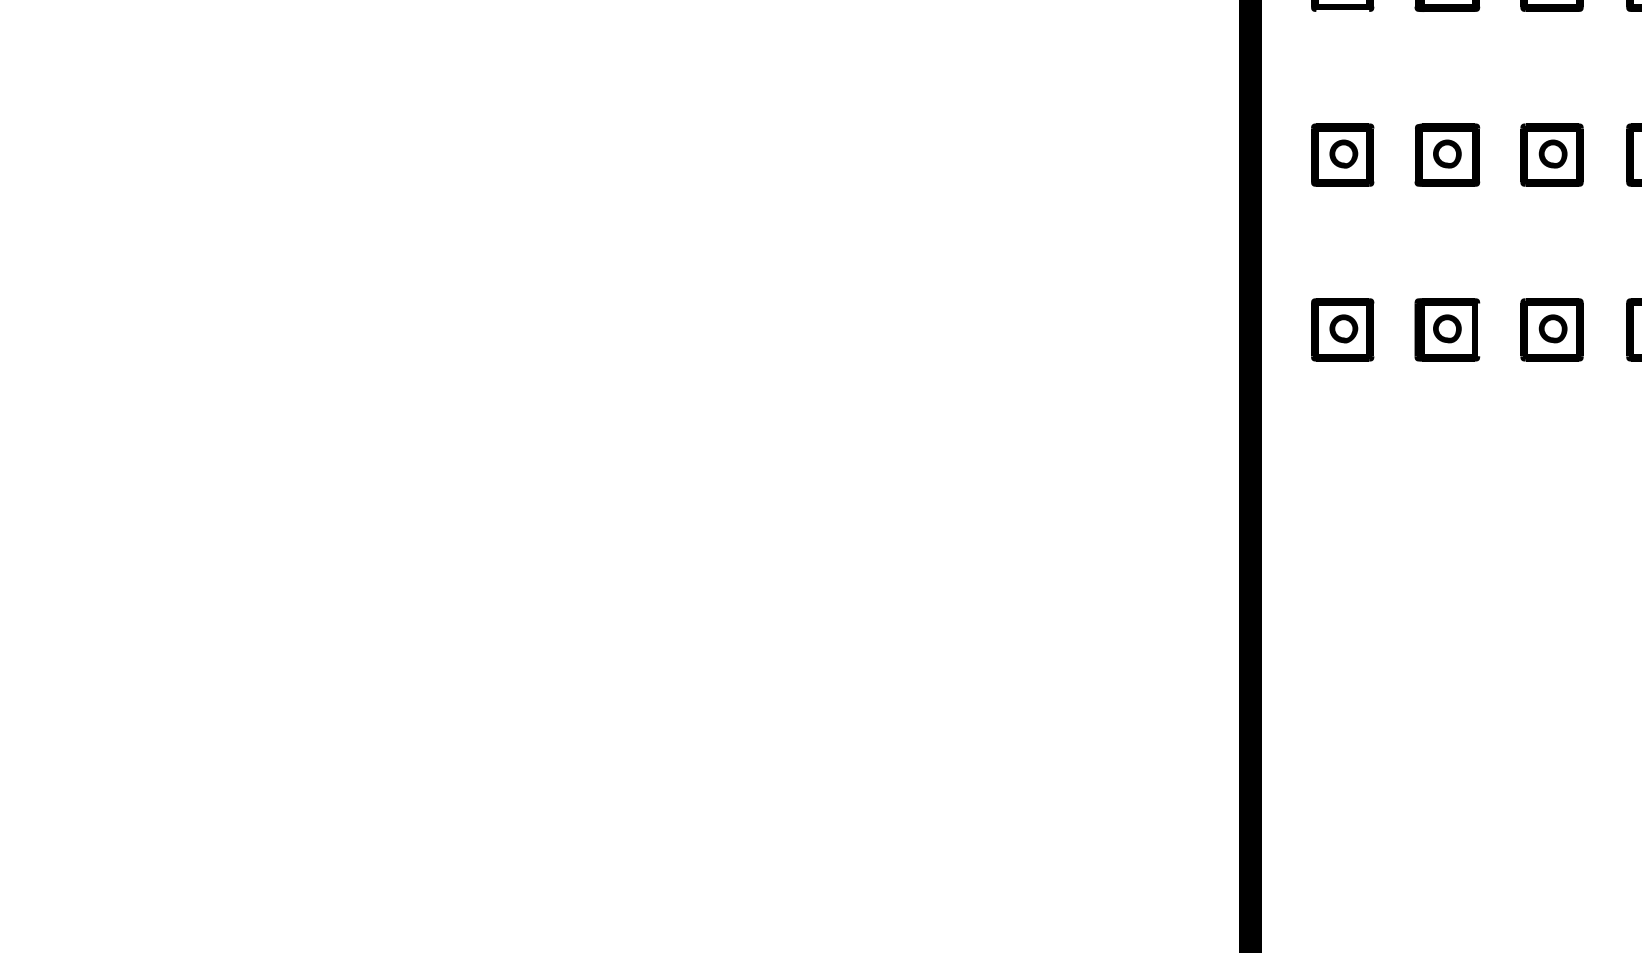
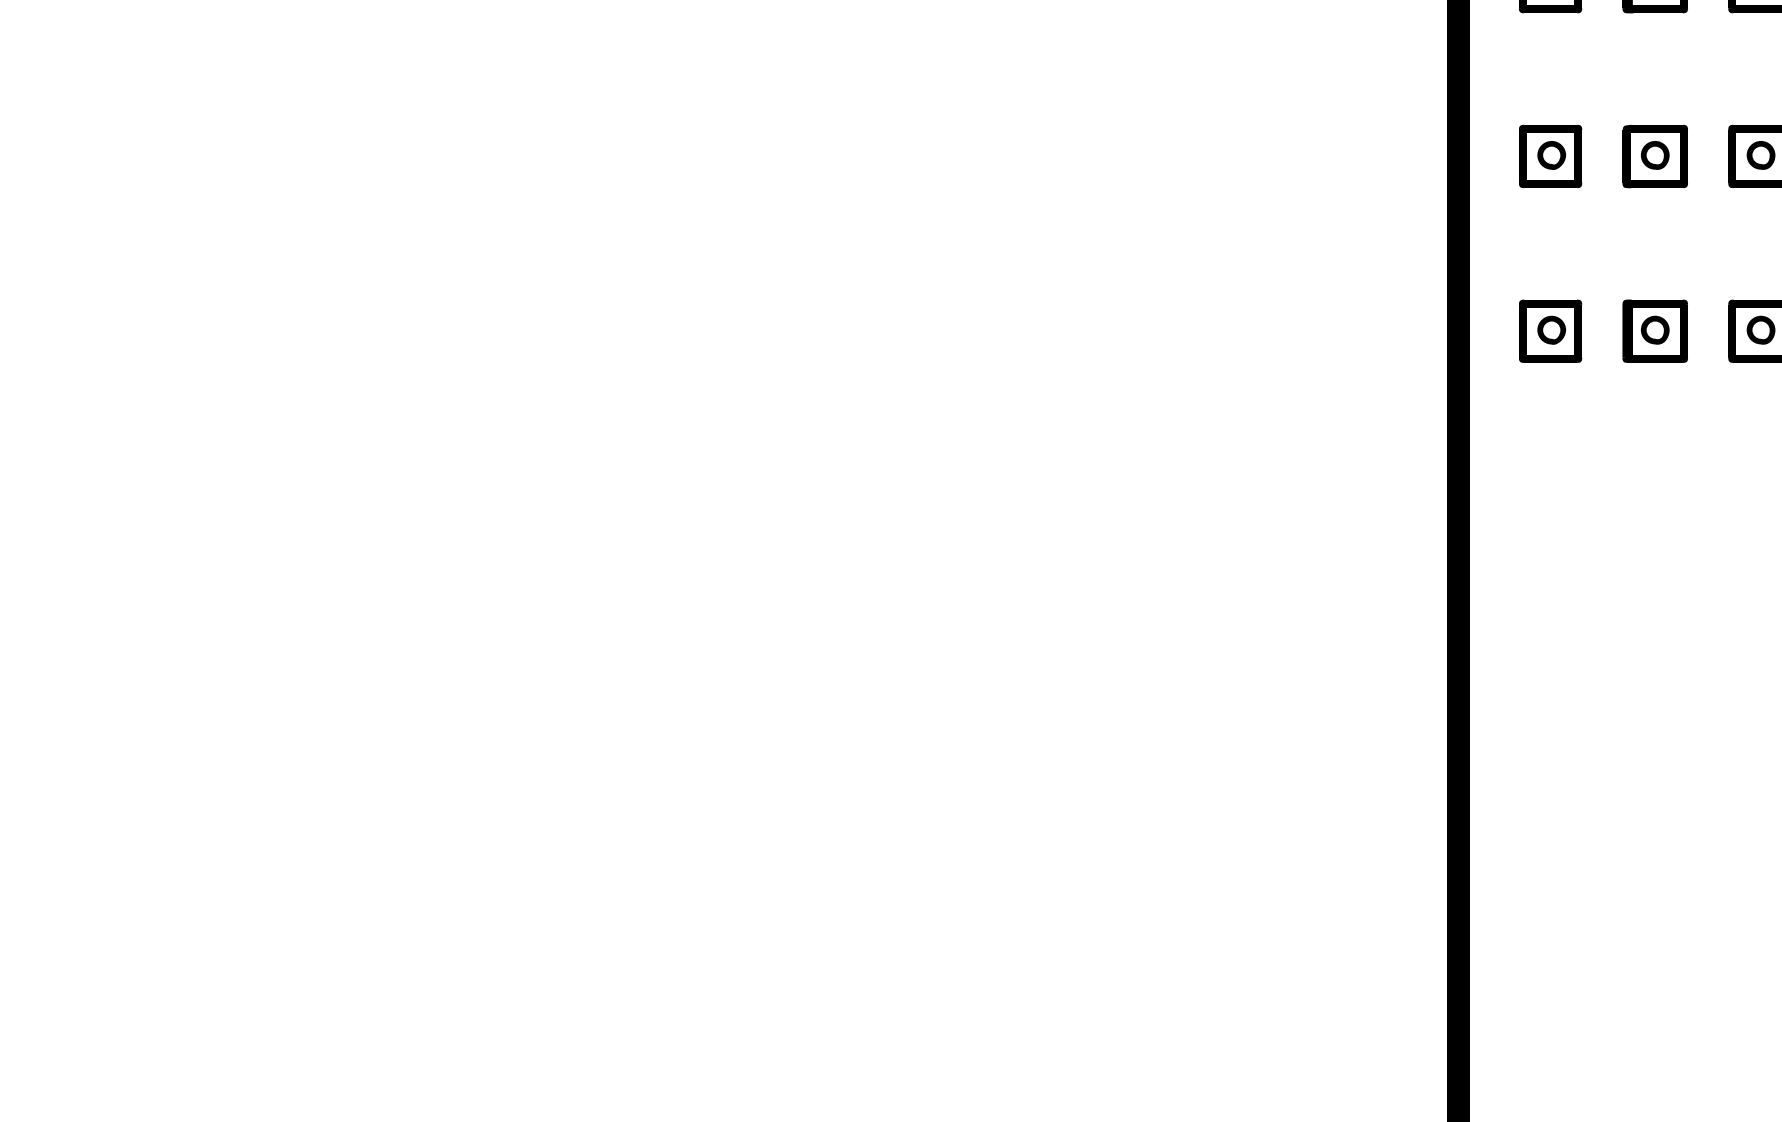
fill: (1342, 9) -> (1550, 10), added
fill: (1477, 329) -> (1685, 330), added

